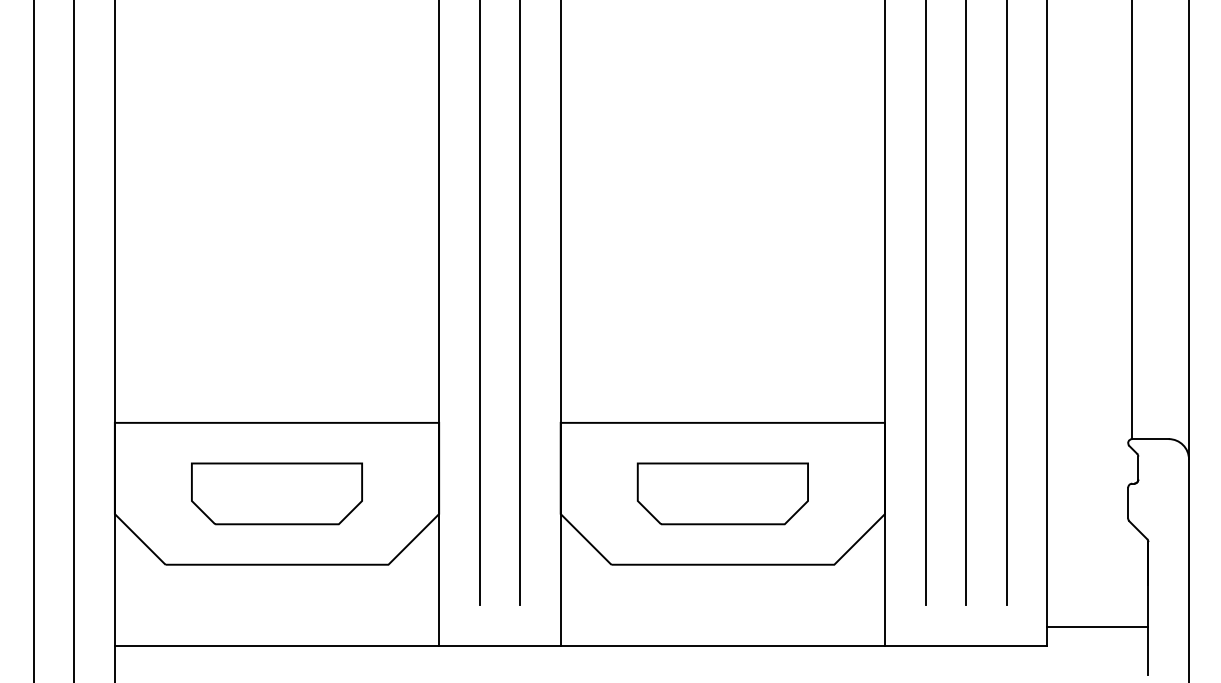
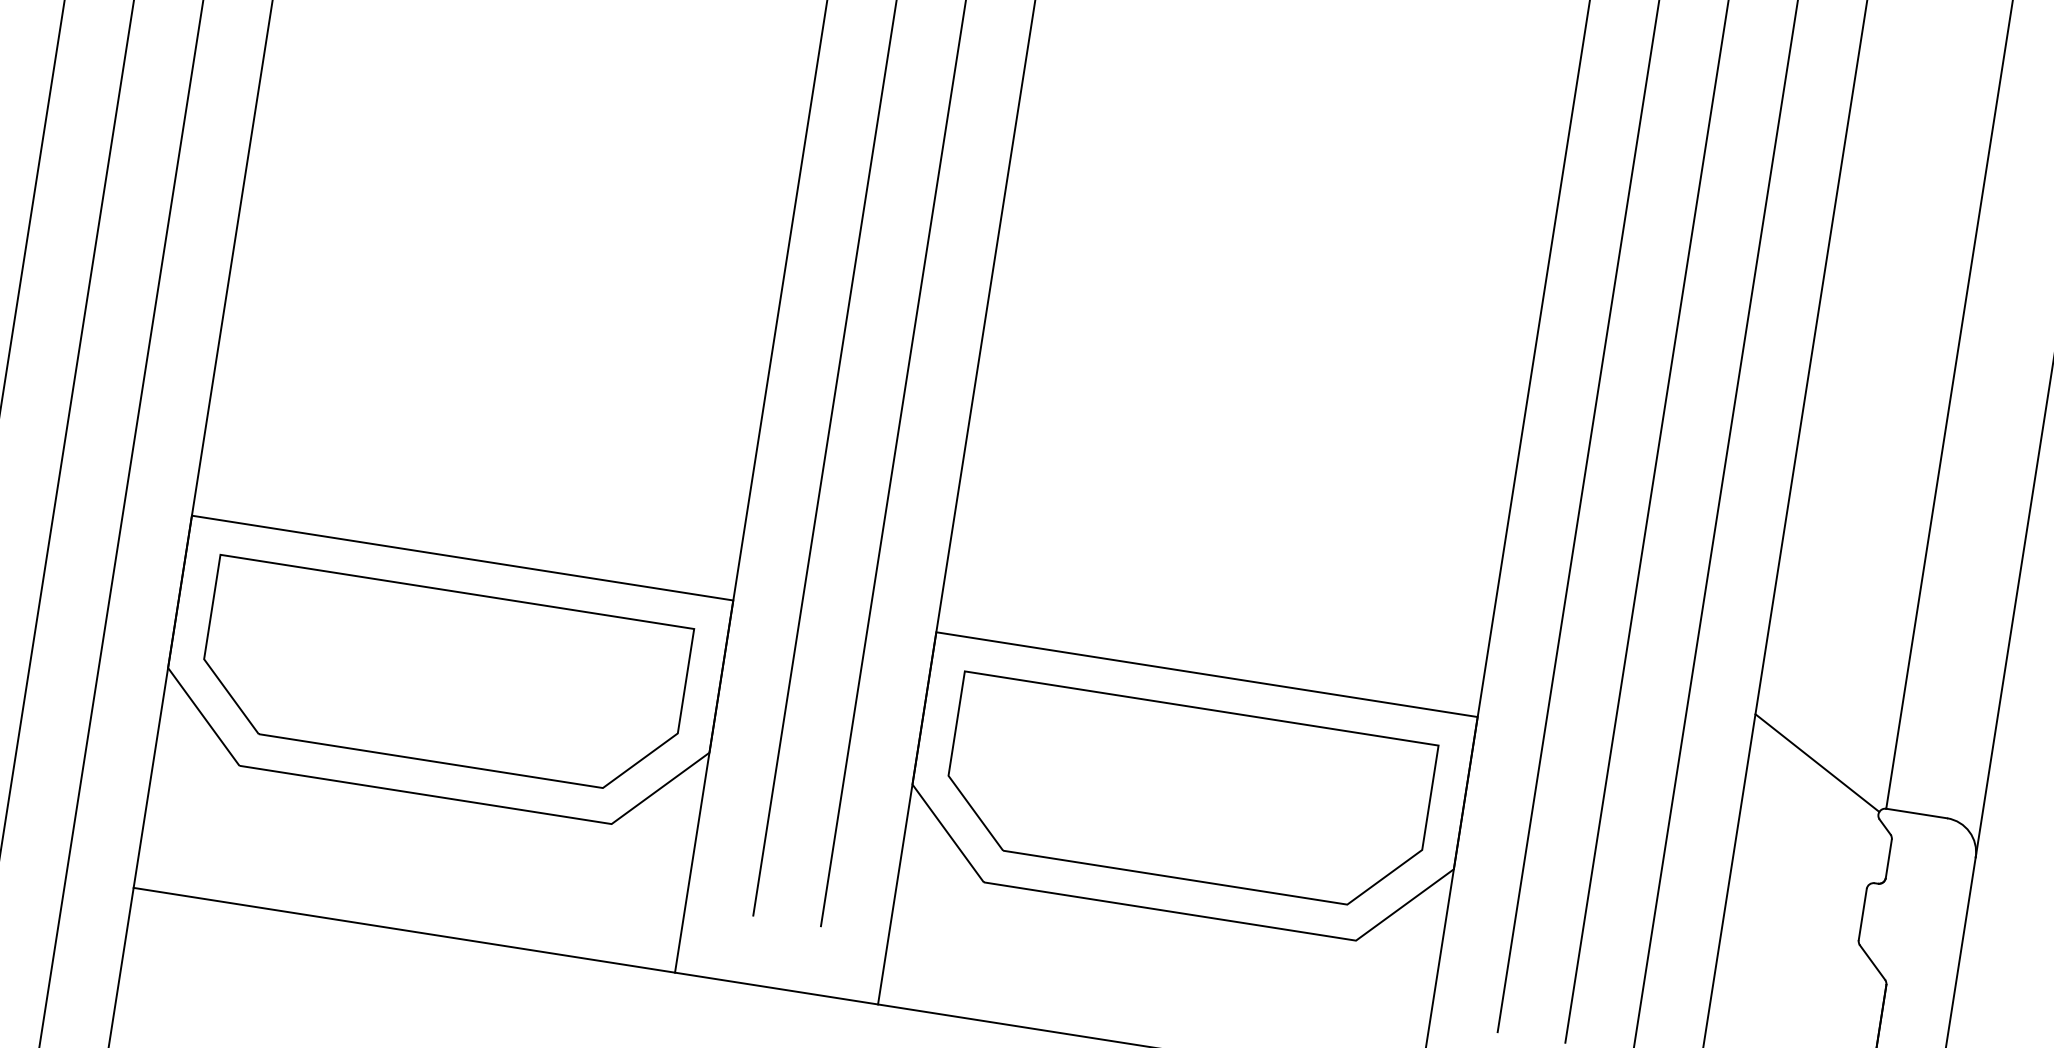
line: (1087, 418) -> (1816, 762), added
part: (276, 493) -> (443, 675), size x1.67
part: (722, 493) -> (1187, 792), size x1.67

